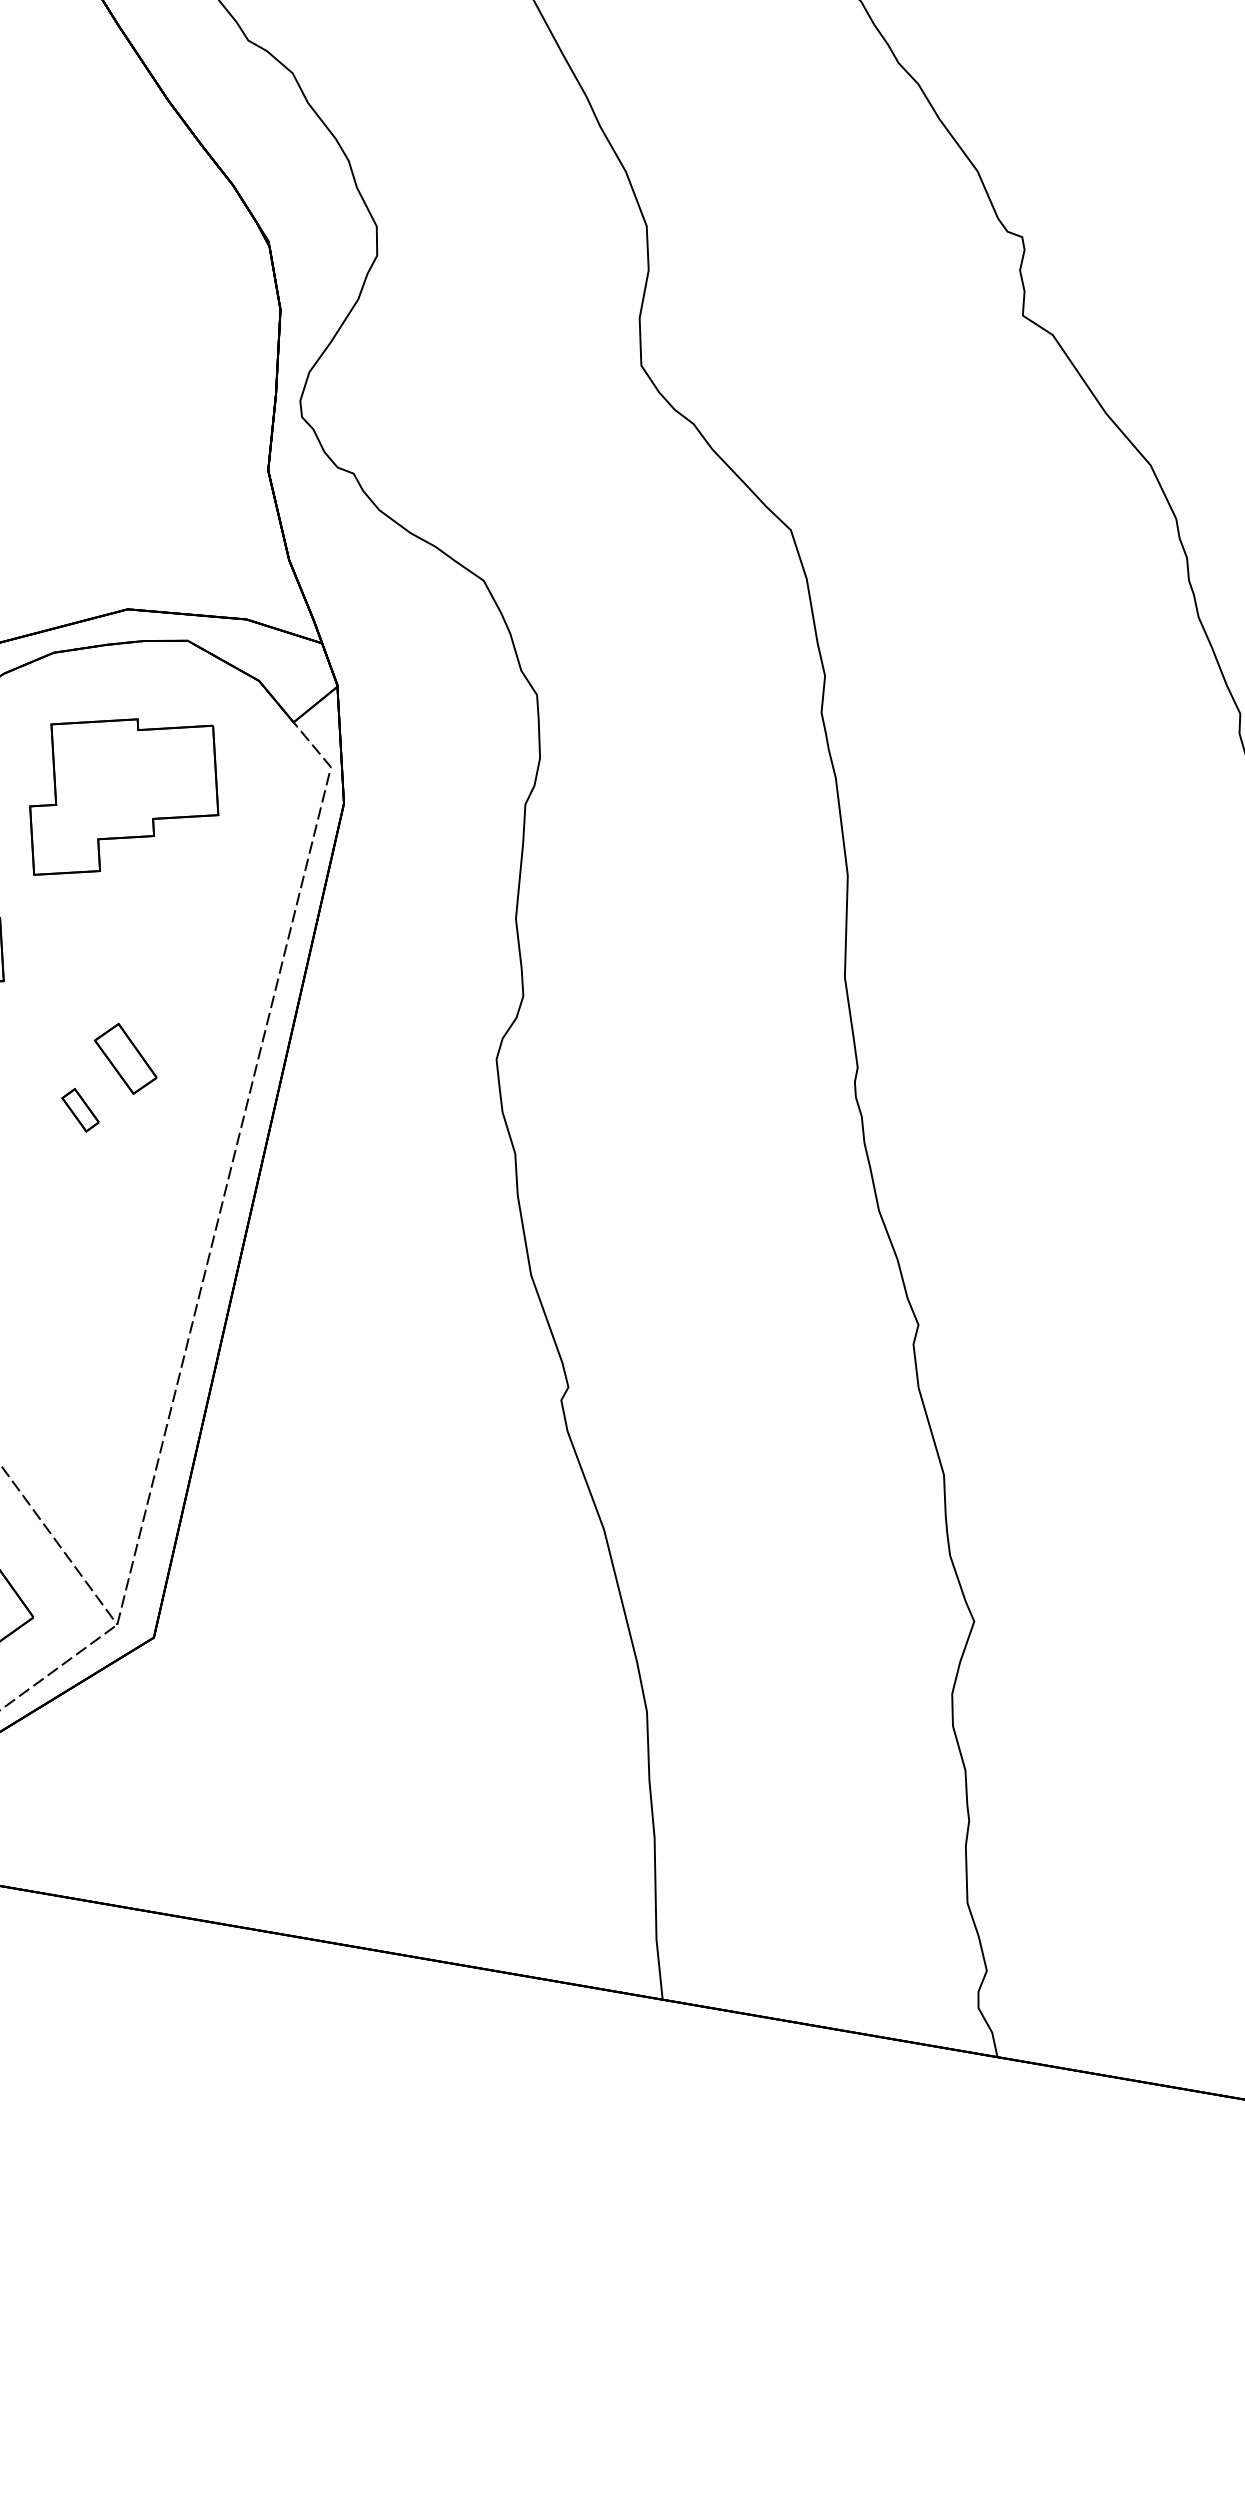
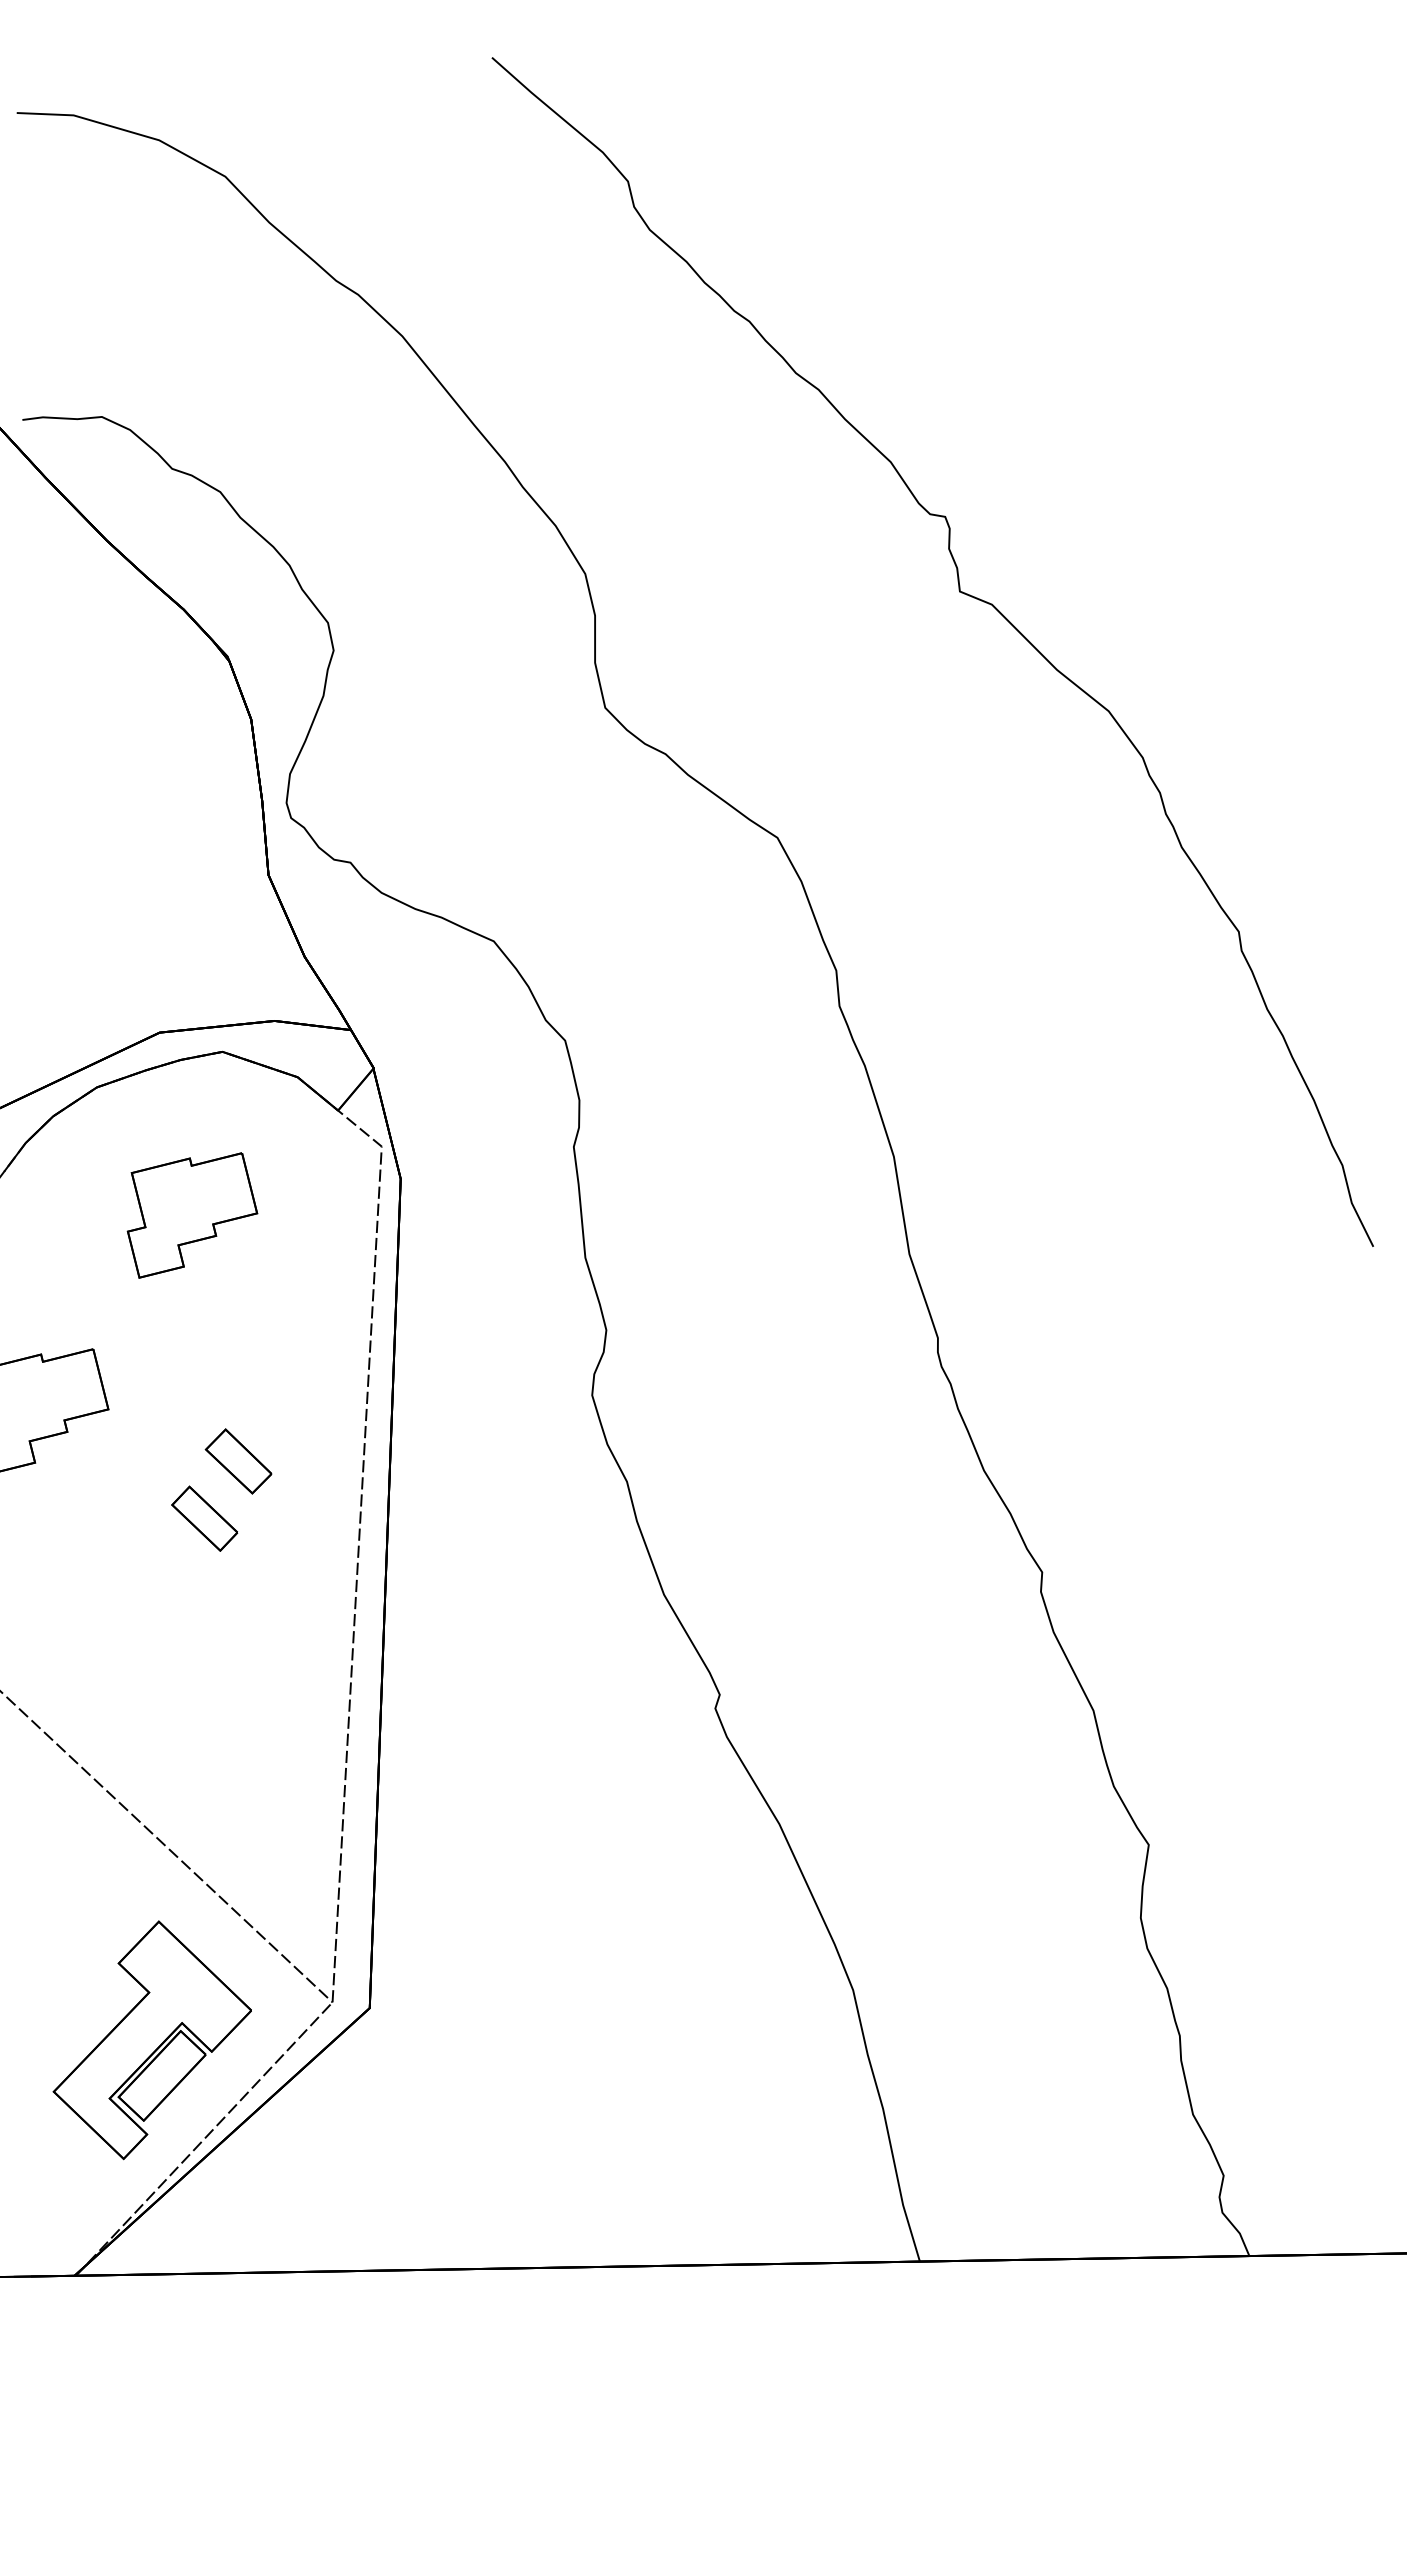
part: (126, 800) -> (192, 1215), size x0.71
part: (80, 1110) -> (204, 1518), size x1.67

